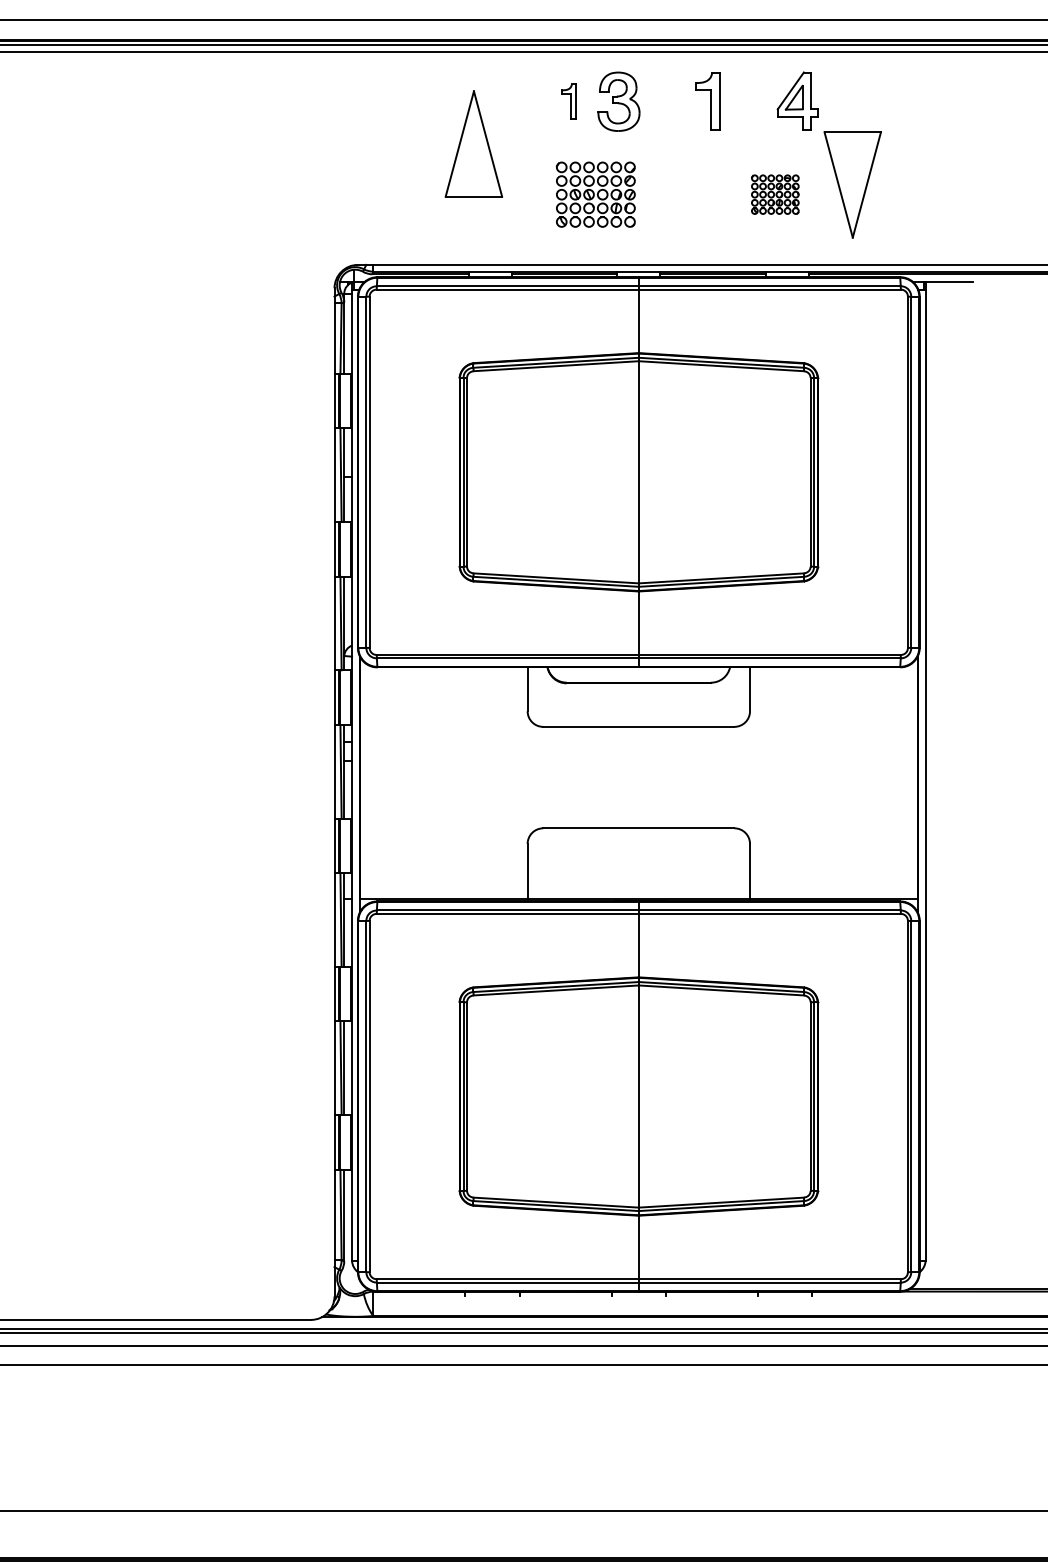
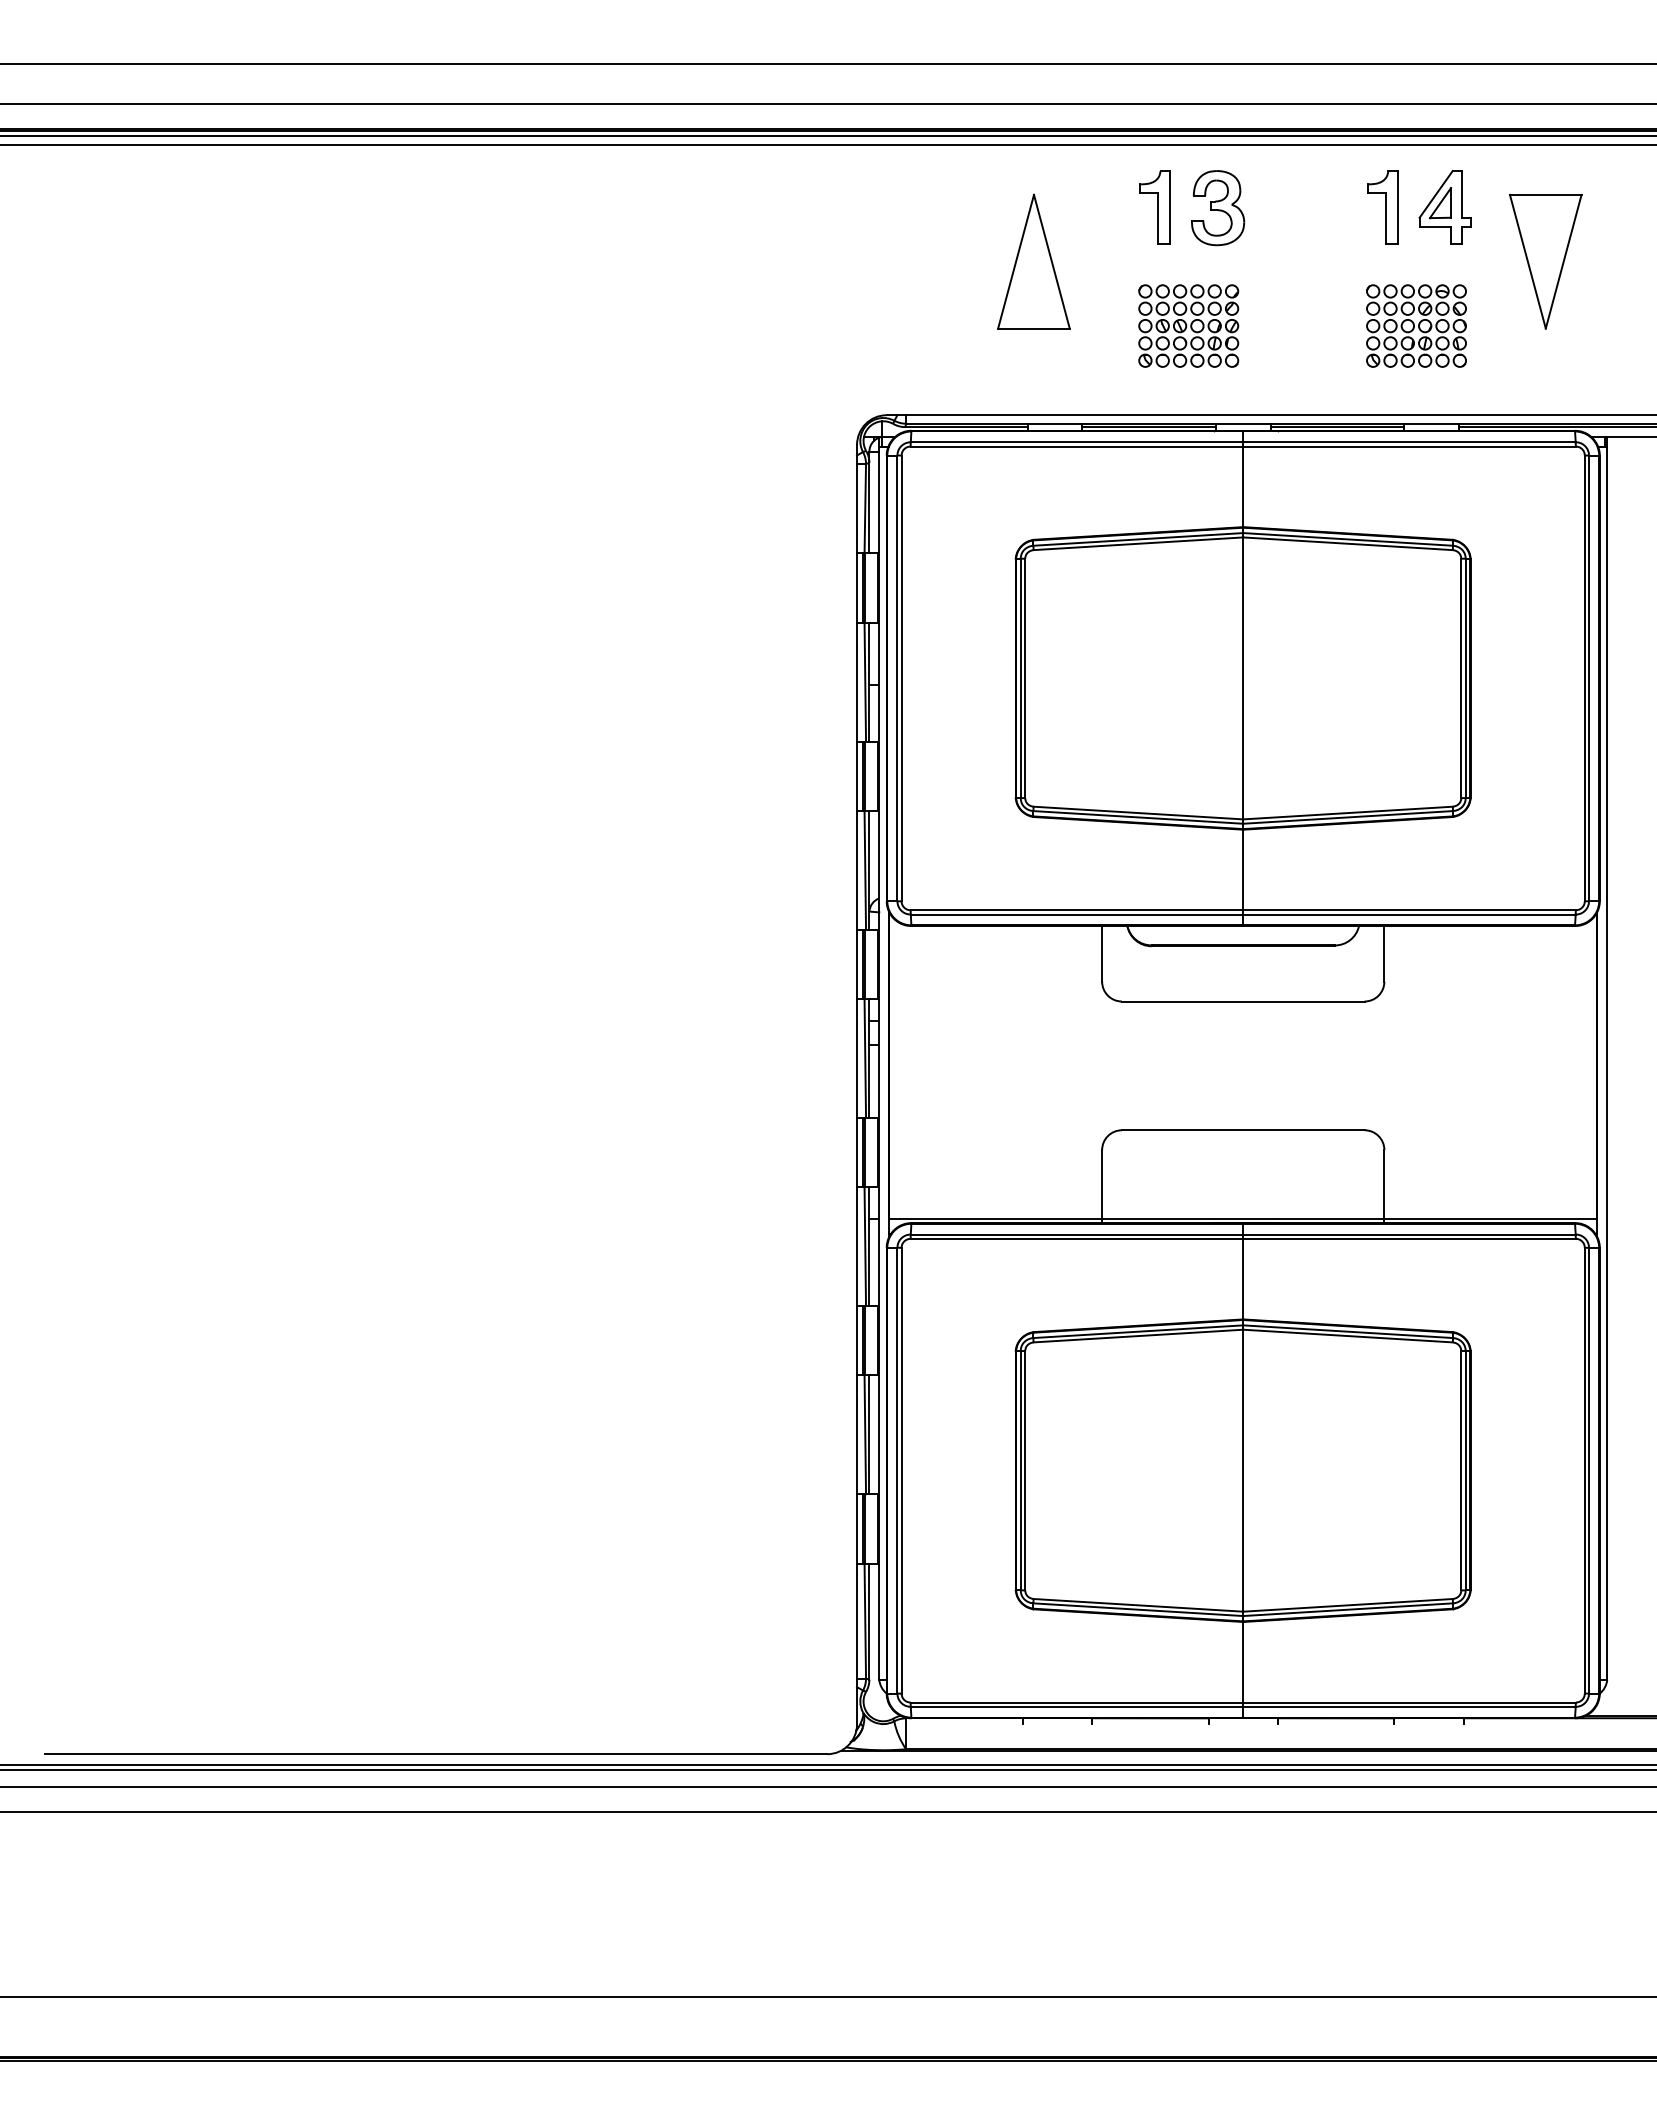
part: (568, 101) -> (1154, 207), size x1.67
part: (707, 101) -> (1382, 207), moved
part: (852, 184) -> (1545, 261), moved
part: (775, 194) -> (1416, 325), size x1.67

